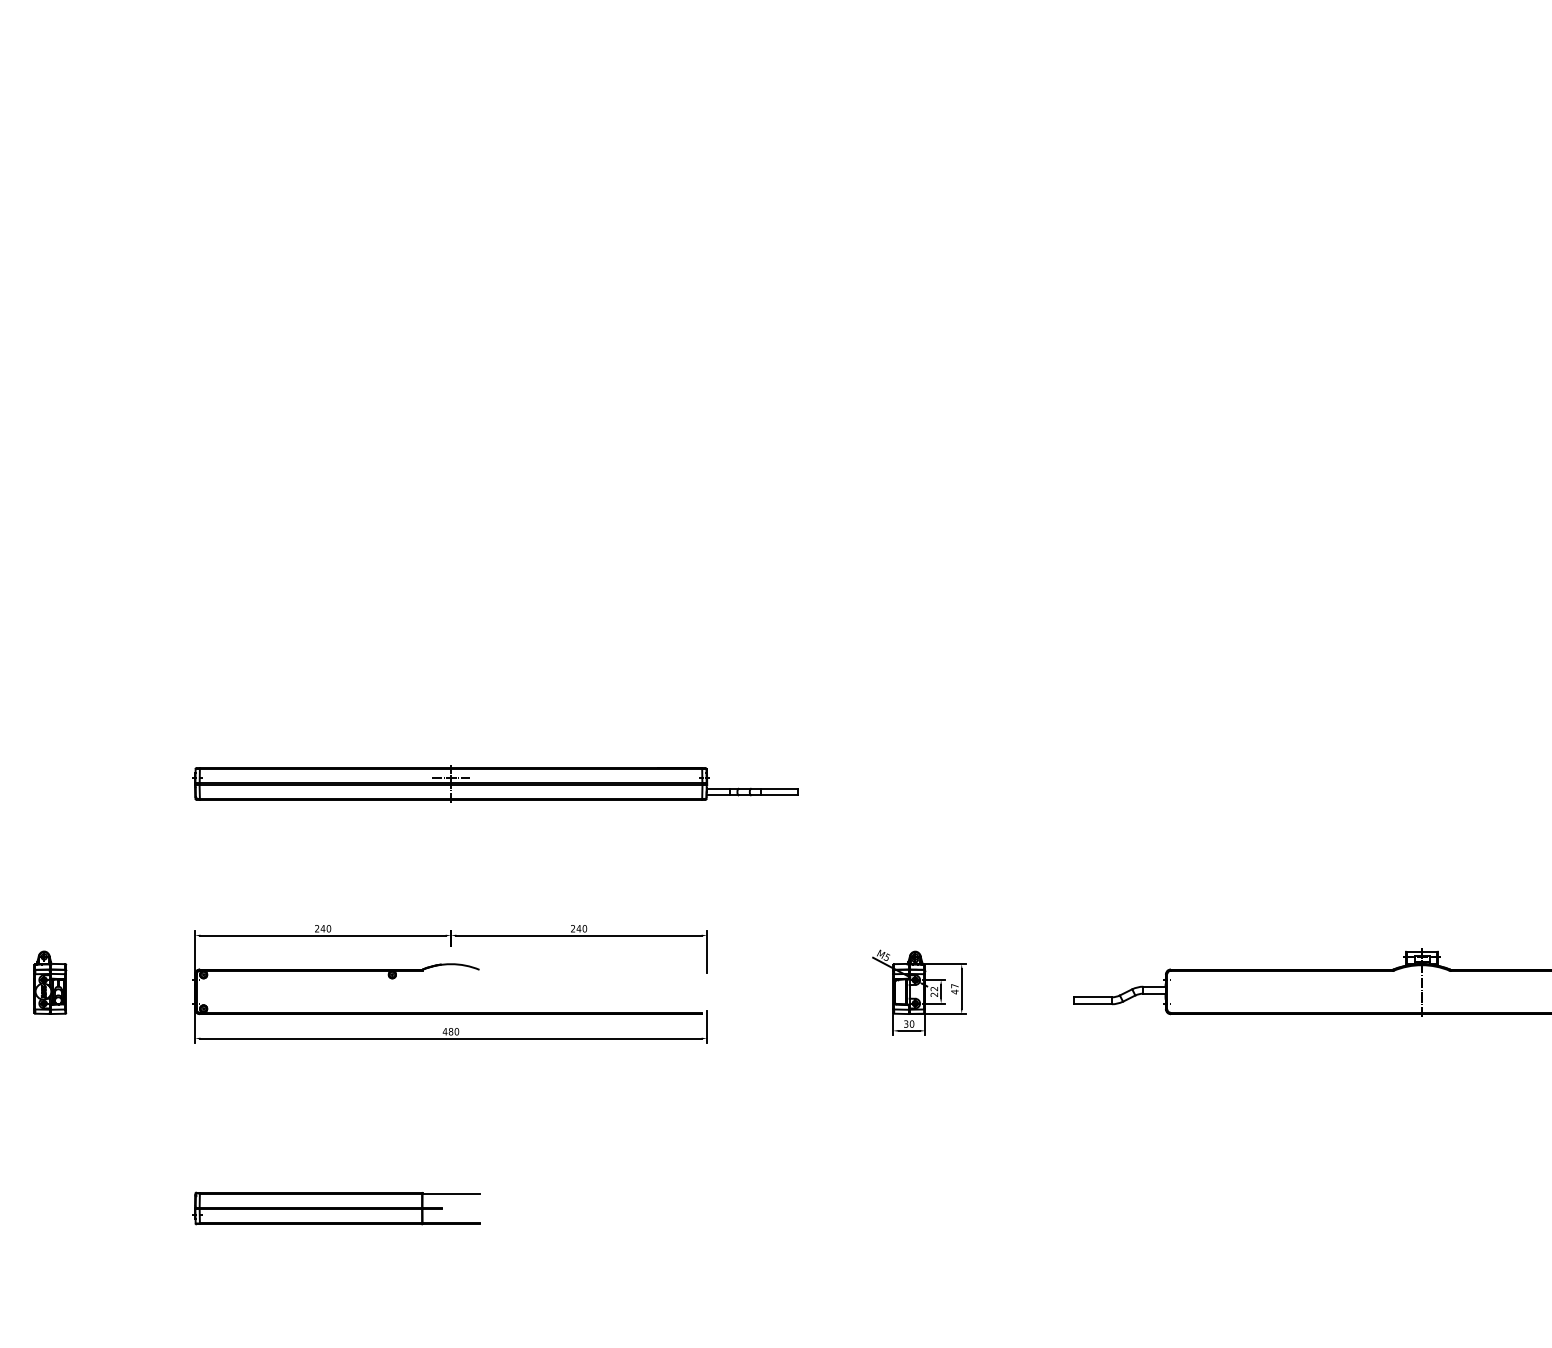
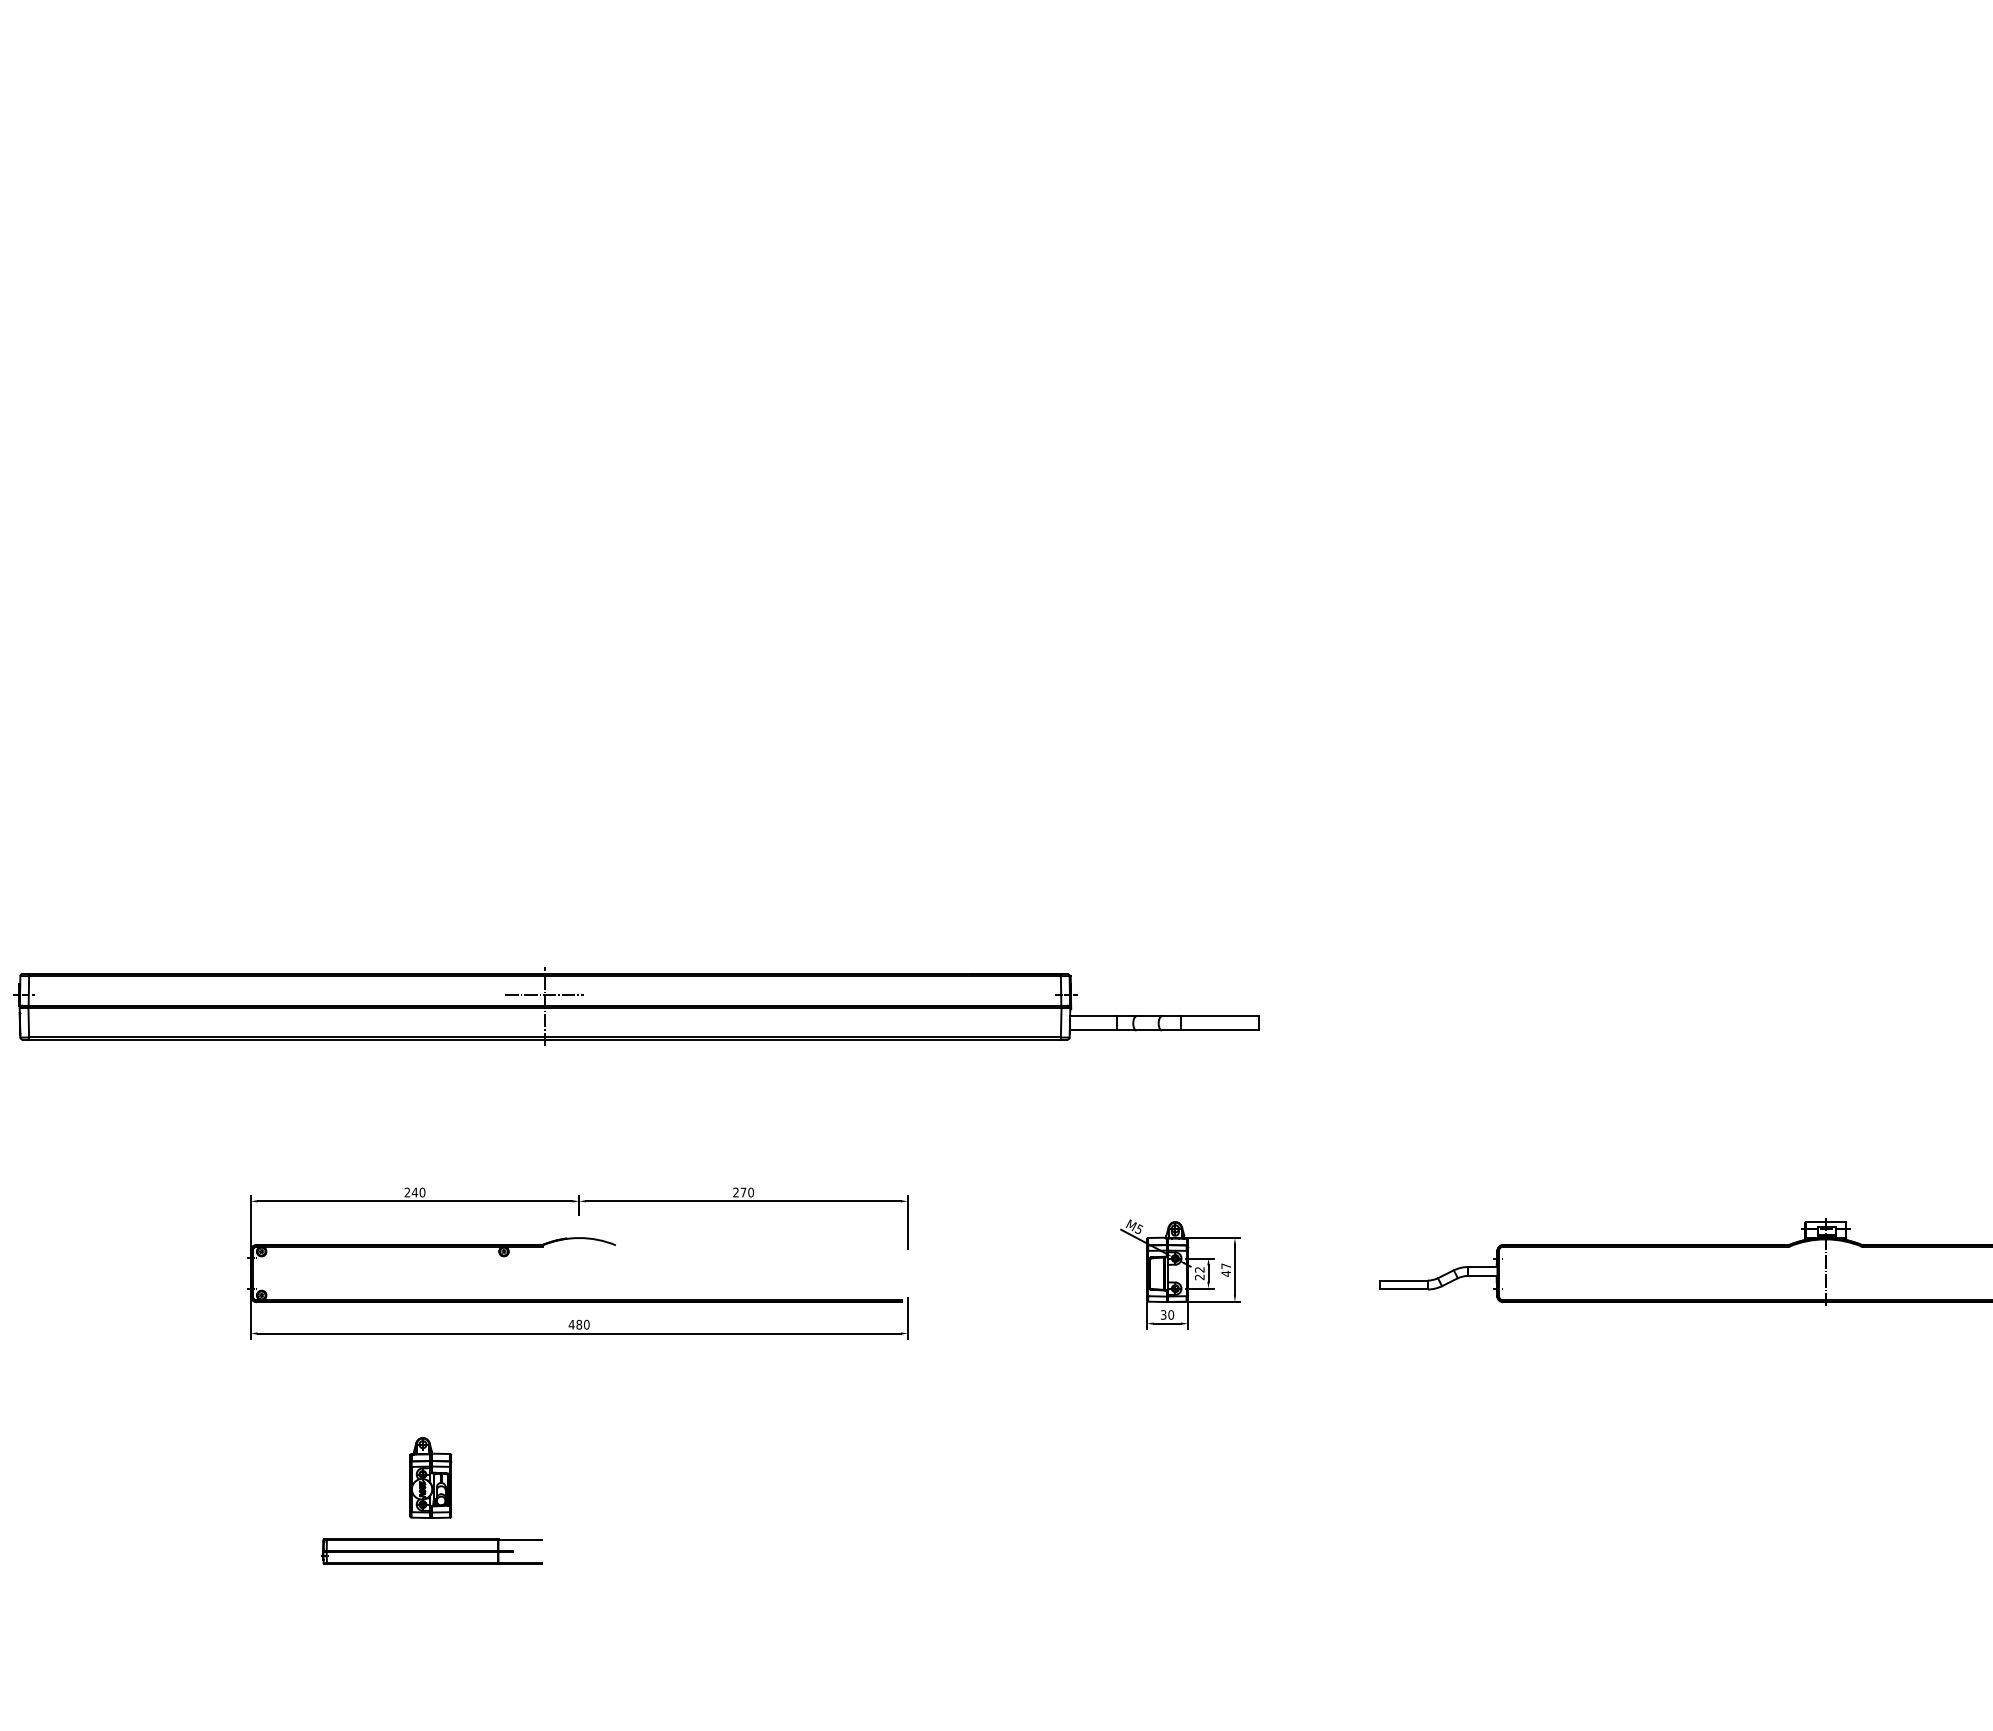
part: (495, 783) -> (636, 1006), size x1.6
text: (578, 928) -> (743, 1192), 240 -> 270
part: (50, 982) -> (430, 1477), moved
part: (335, 1208) -> (431, 1551), size x0.6

